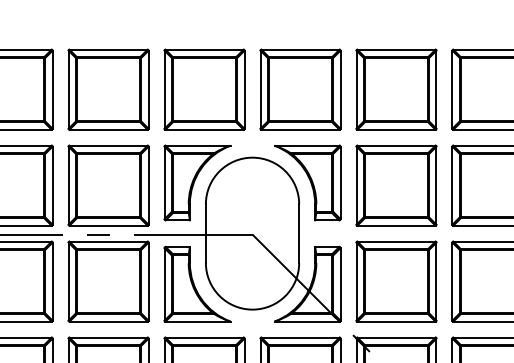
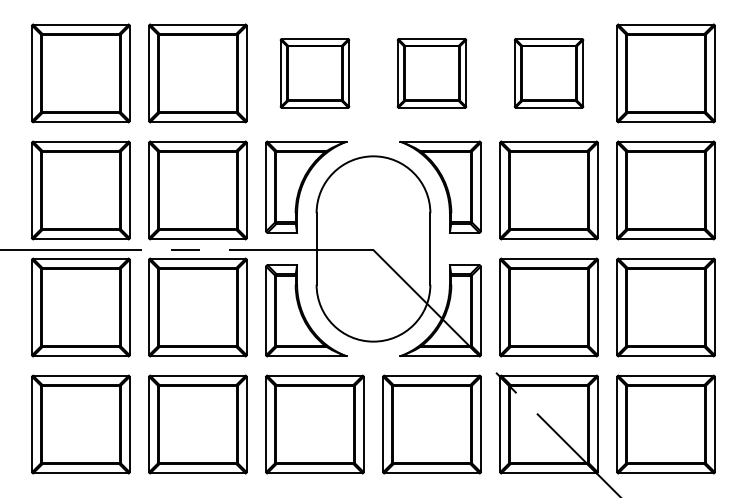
part: (204, 89) -> (314, 73), size x0.7
part: (300, 89) -> (431, 73), size x0.7
part: (396, 89) -> (548, 73), size x0.7

